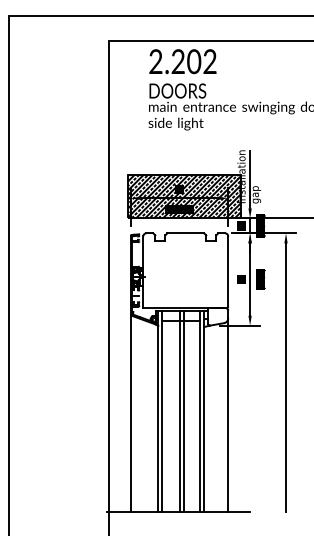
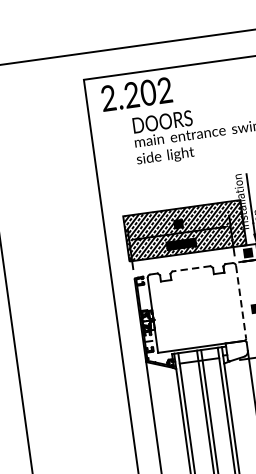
text: (182, 61) -> (136, 94), moved
line: (185, 233) -> (191, 268), solid -> dashed
line: (228, 271) -> (241, 302), solid -> dashed

